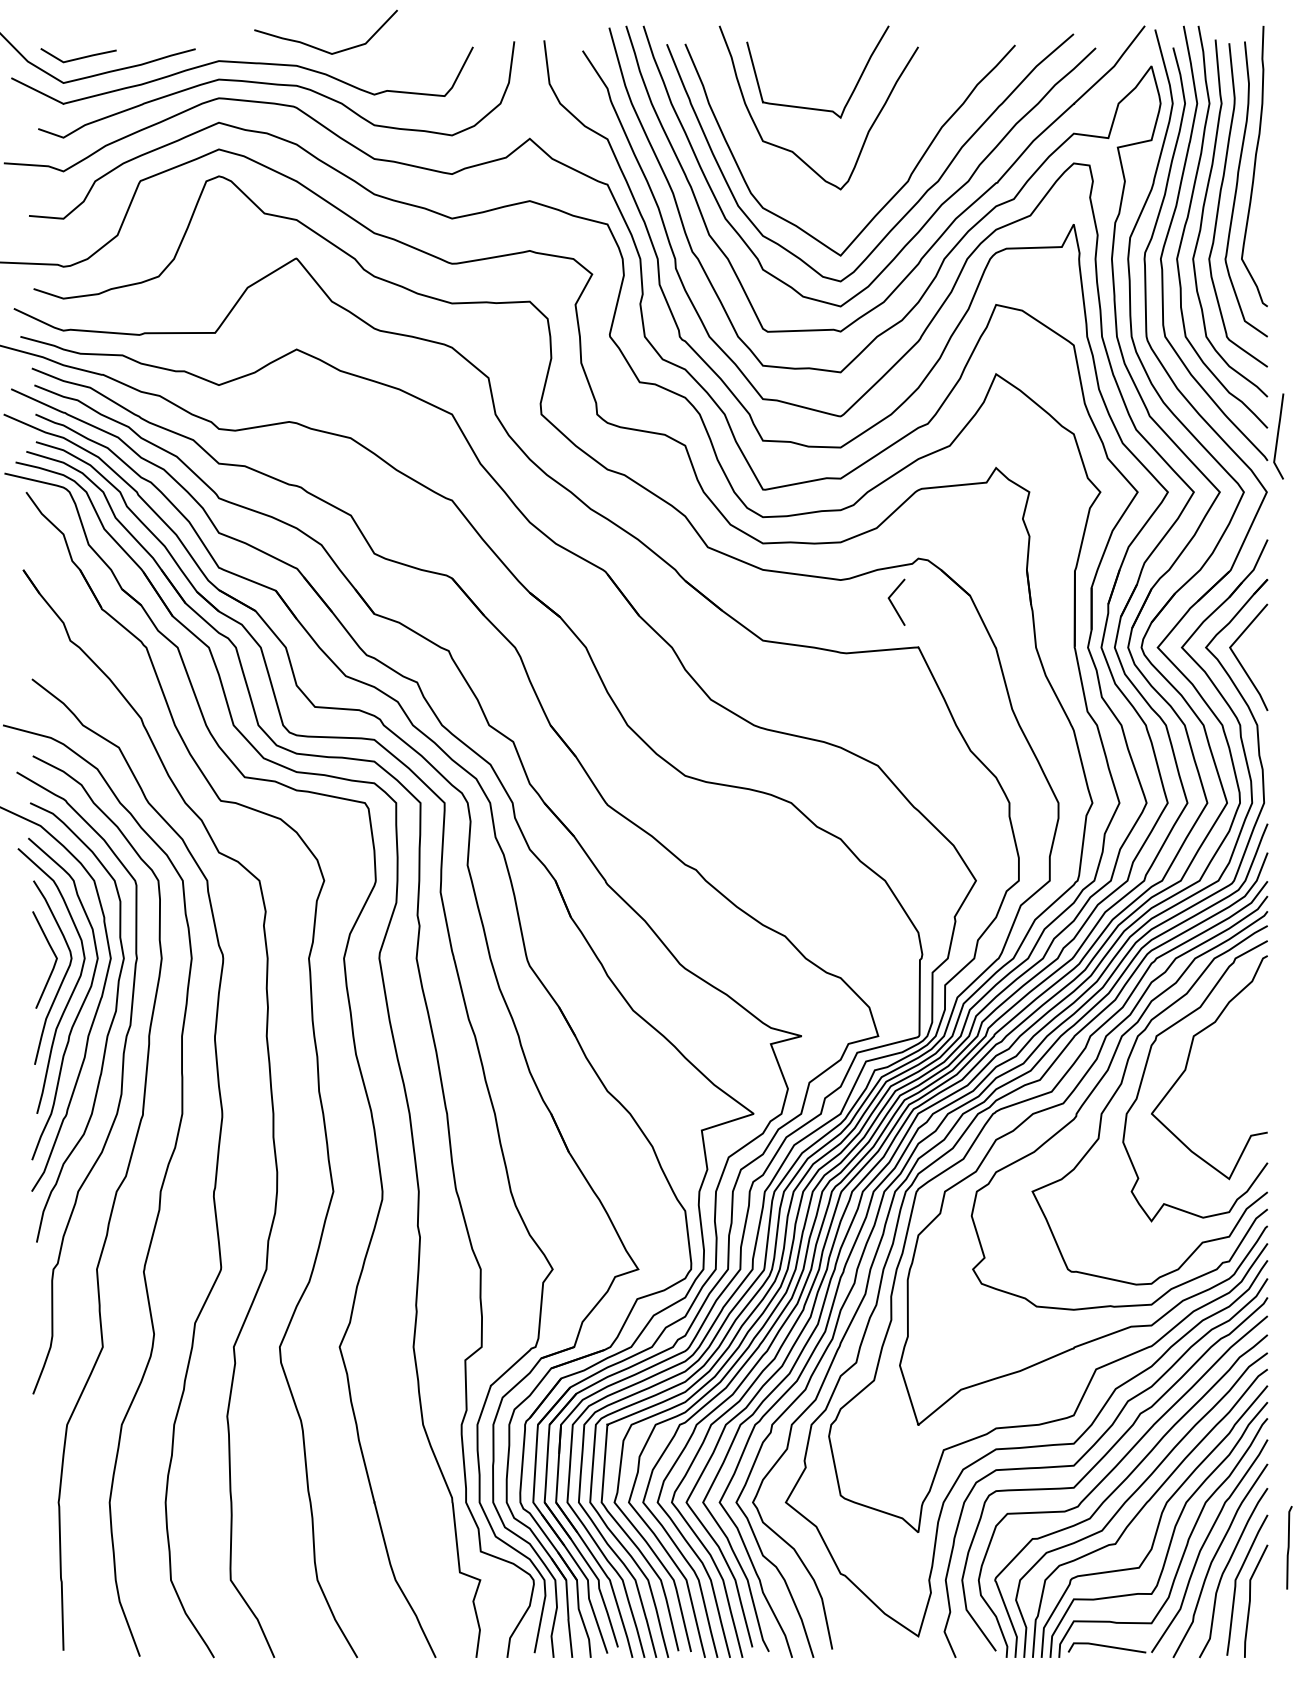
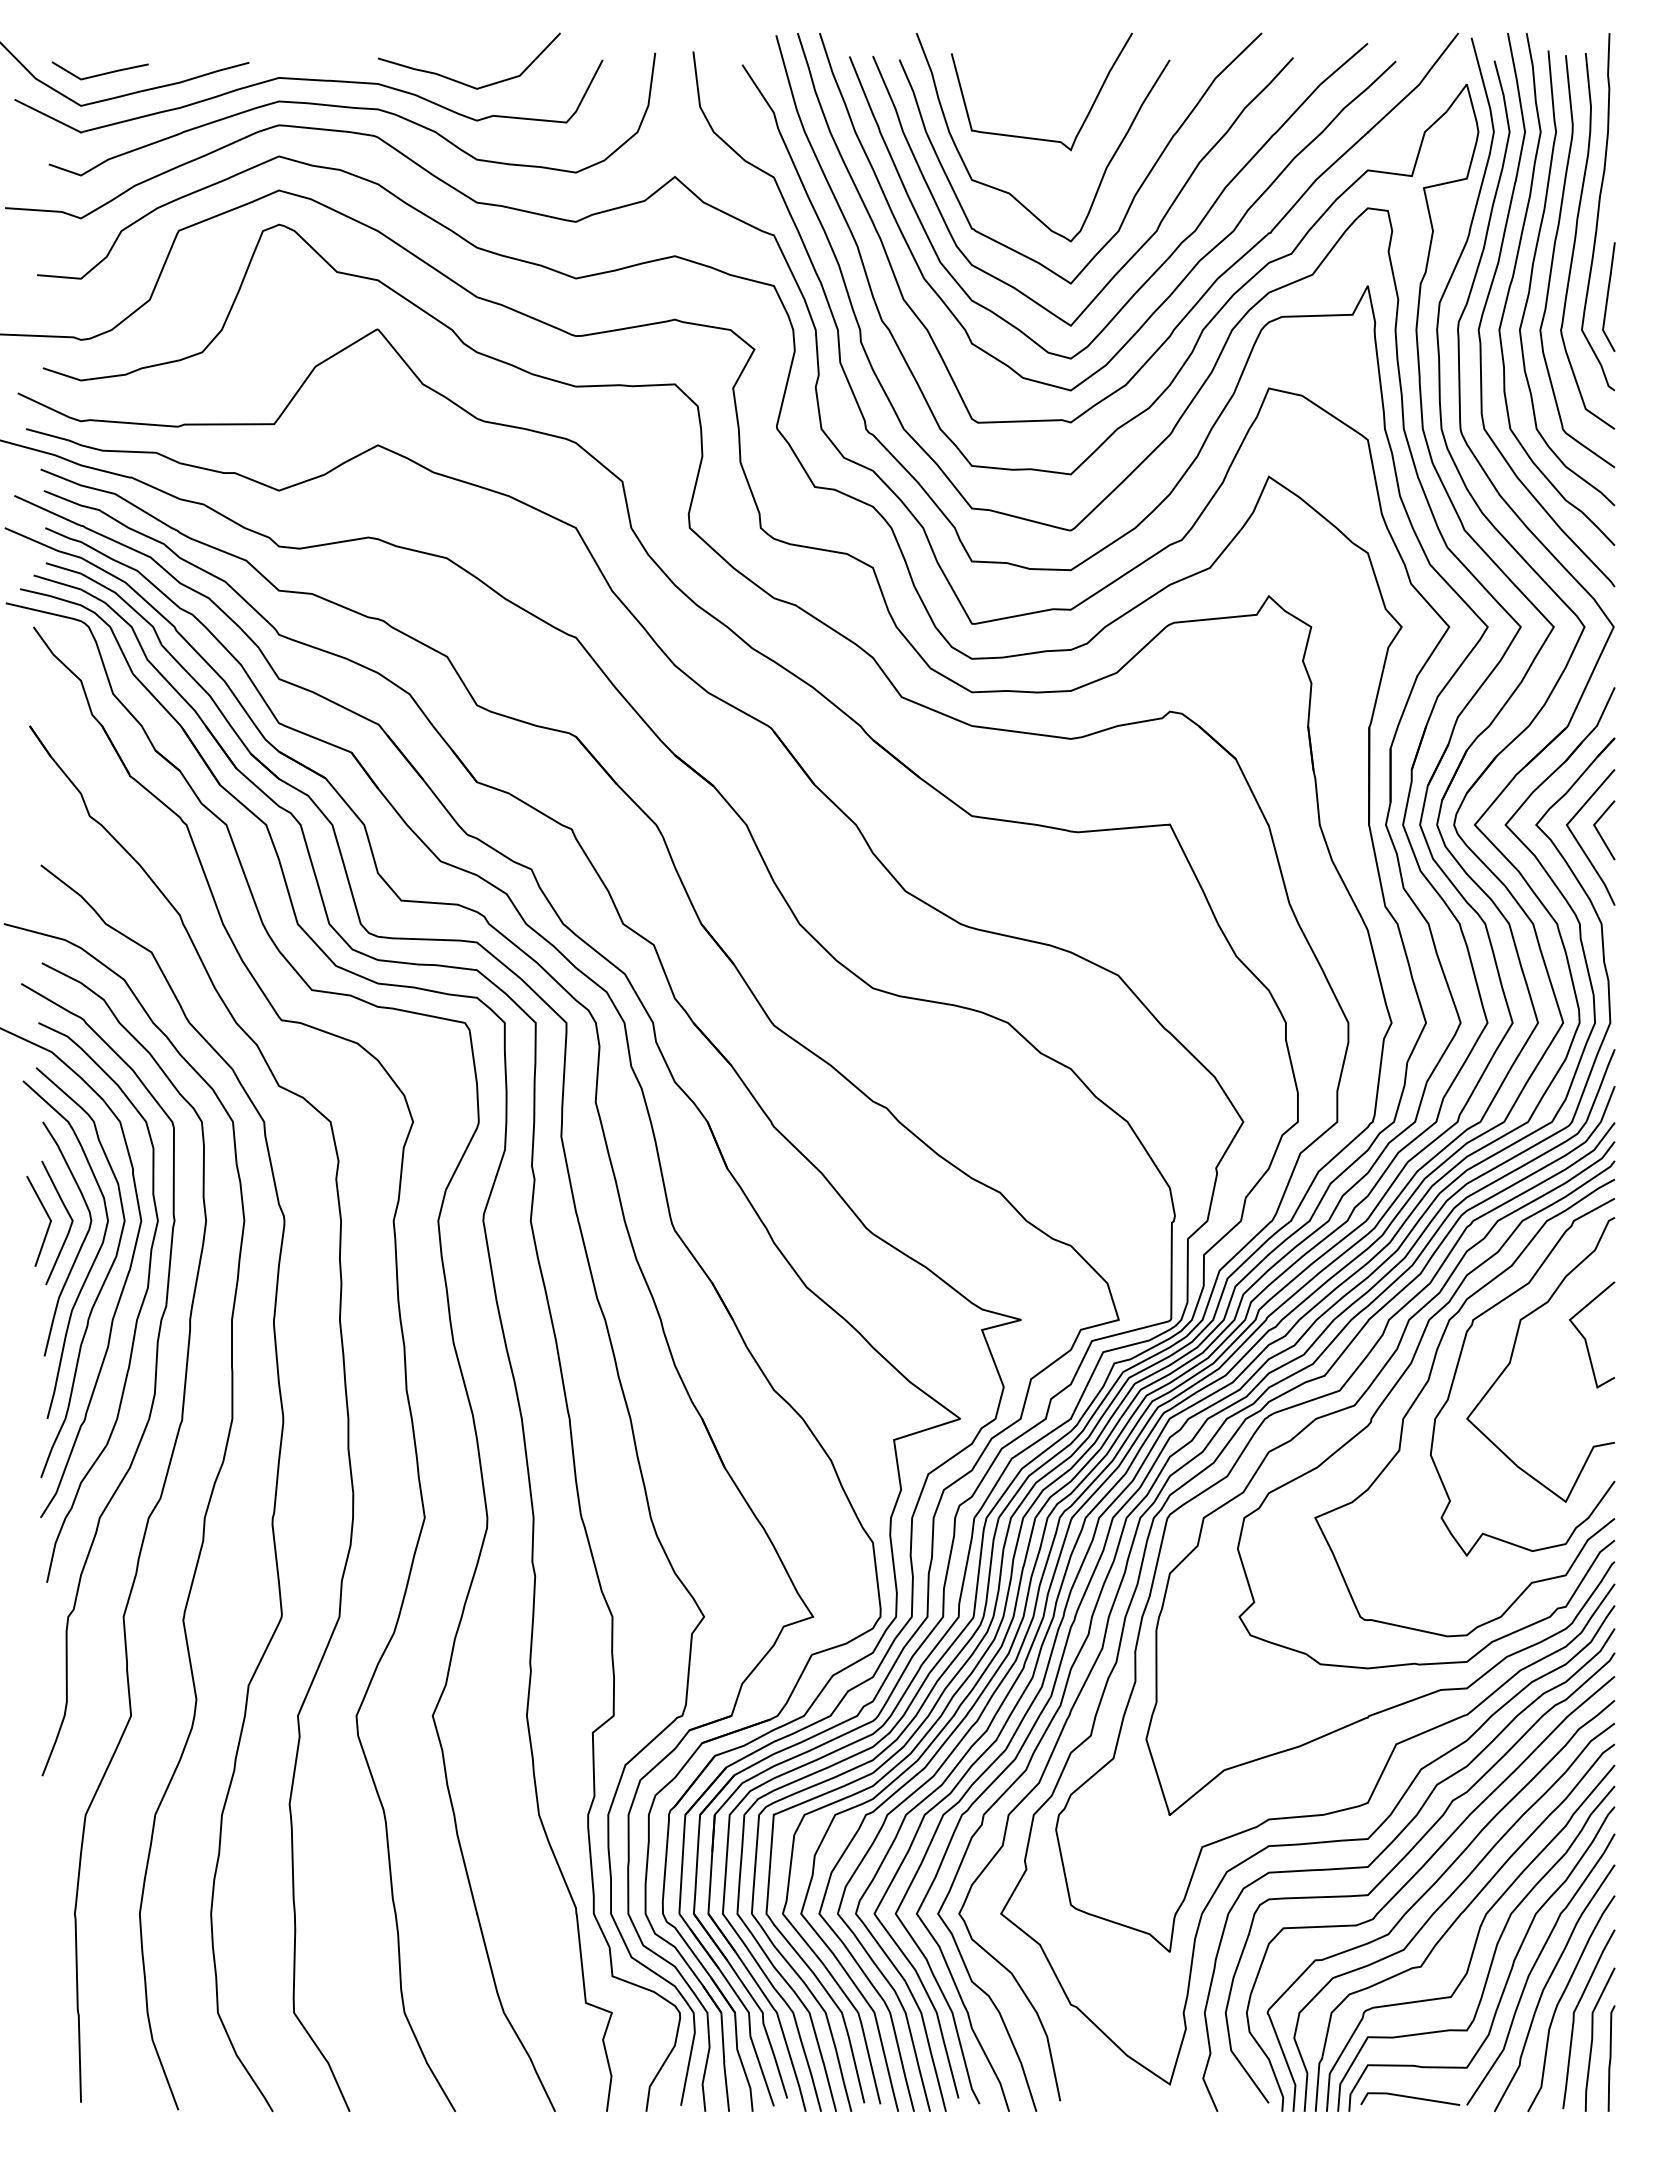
curve: (319, 48) -> (460, 81), moved
curve: (892, 148) -> (1137, 189), added
line: (1278, 436) -> (1608, 296), moved
line: (893, 604) -> (1600, 833), moved
line: (37, 954) -> (47, 1216), added
line: (1244, 1049) -> (1585, 1337), added
line: (1289, 1547) -> (1611, 2058), moved

